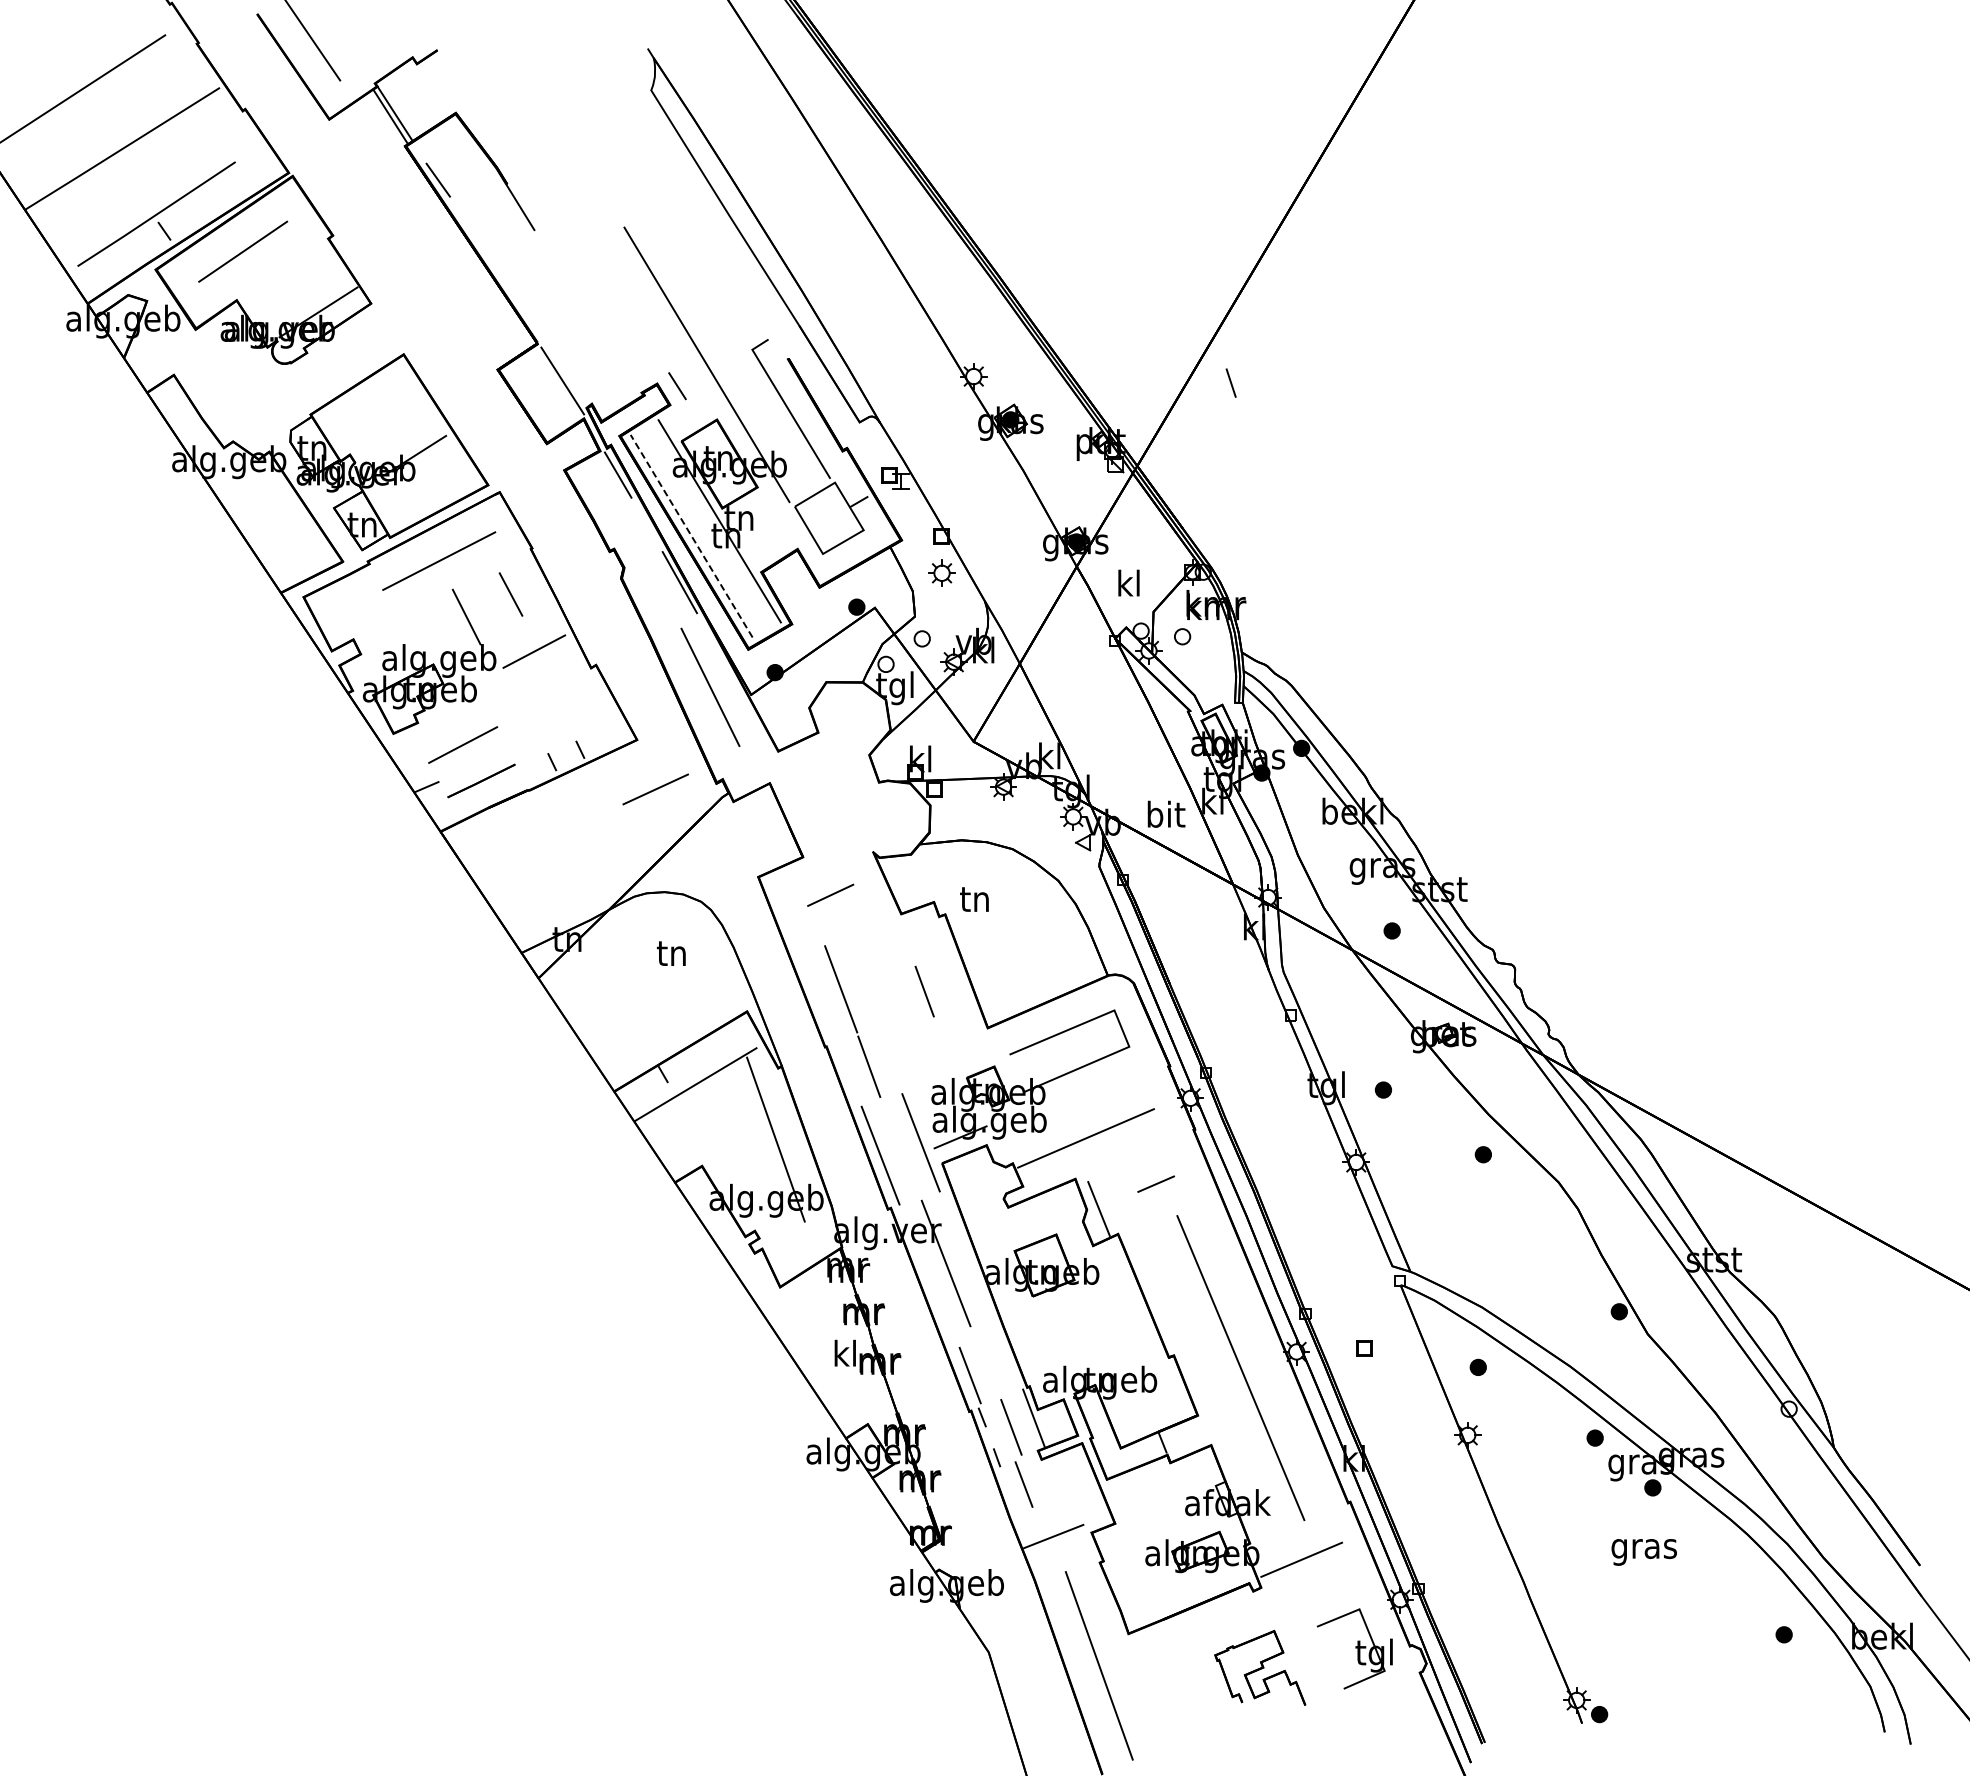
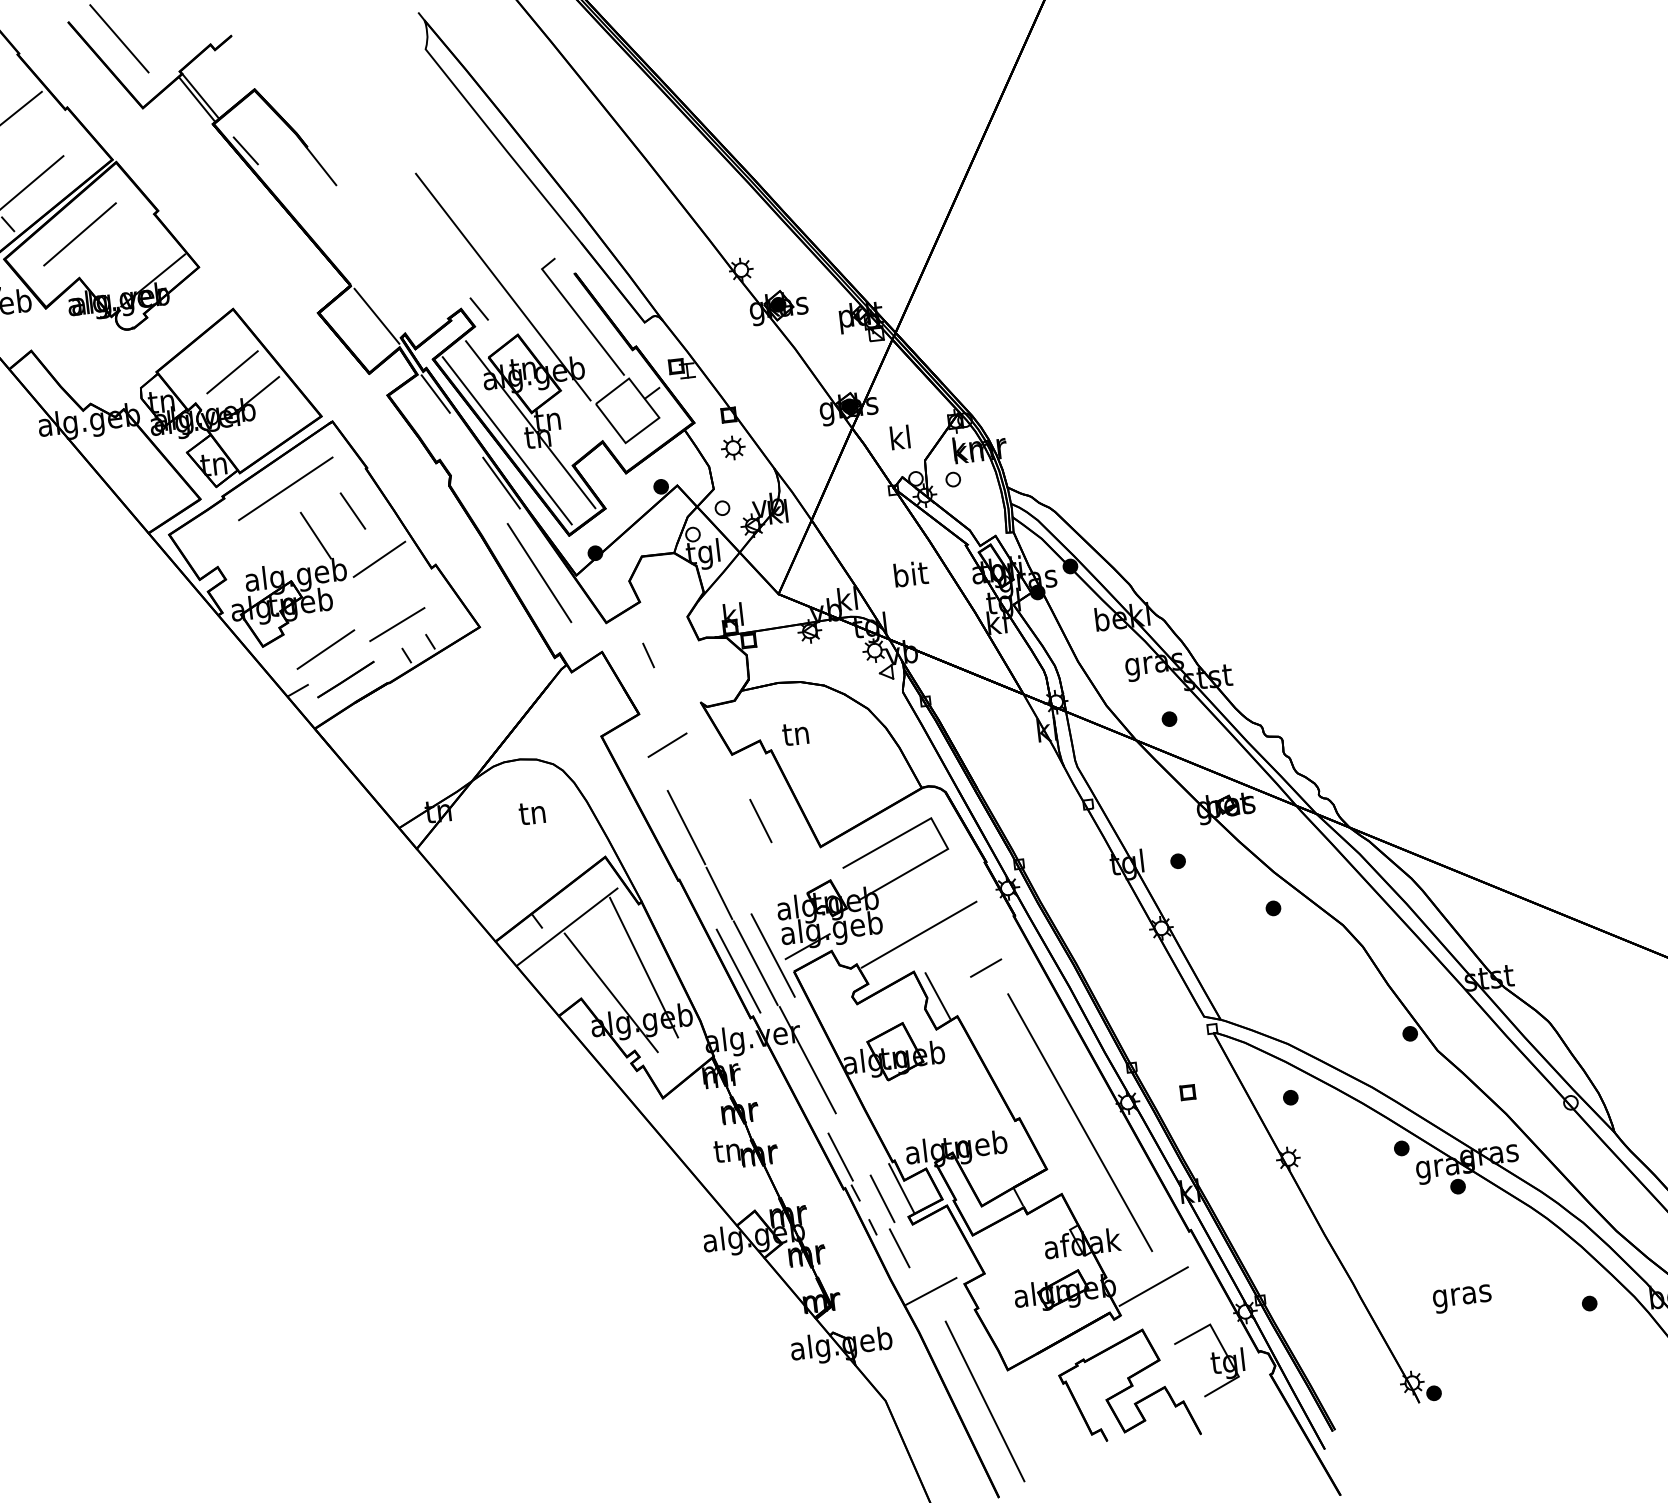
line: (1230, 382) -> (647, 655), moved
line: (394, 424) -> (232, 372), added
line: (691, 535) -> (507, 440), dashed -> solid
line: (655, 789) -> (397, 624), moved
text: (1166, 813) -> (911, 573), moved
line: (900, 1148) -> (755, 962), added
line: (736, 1163) -> (611, 992), added
text: (844, 1352) -> (726, 1149), kl -> tn
text: (1643, 1552) -> (1461, 1299), moved
part: (1260, 1667) -> (1128, 1386), size x1.67

